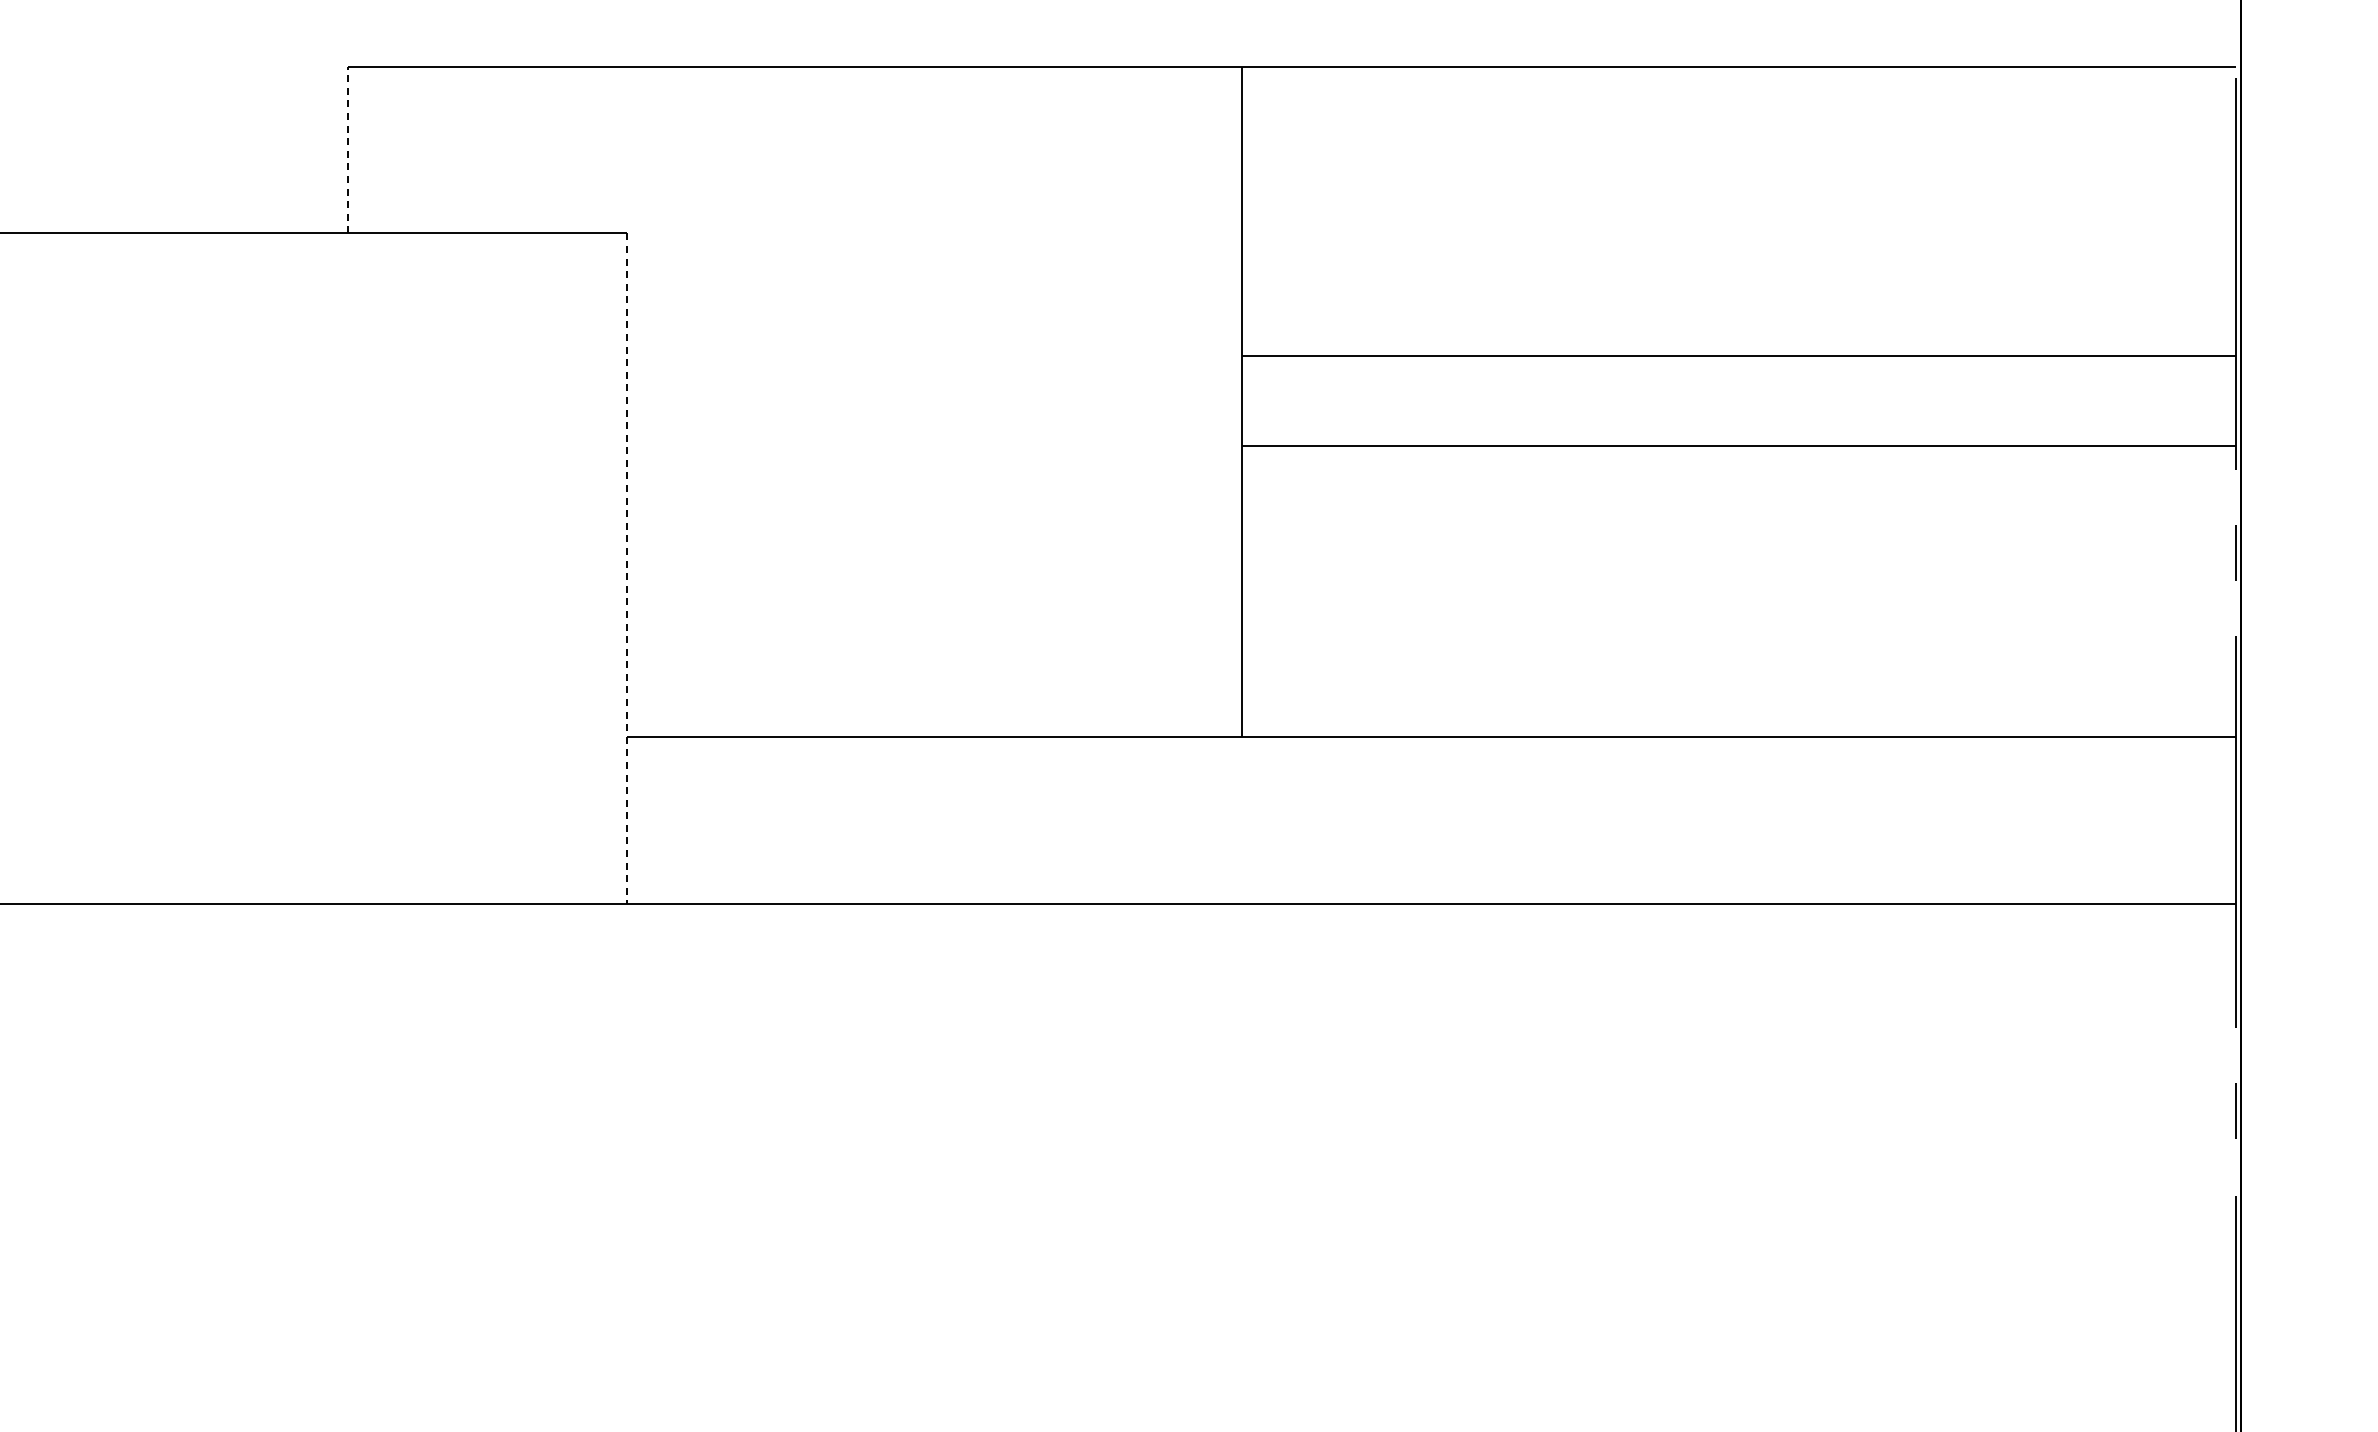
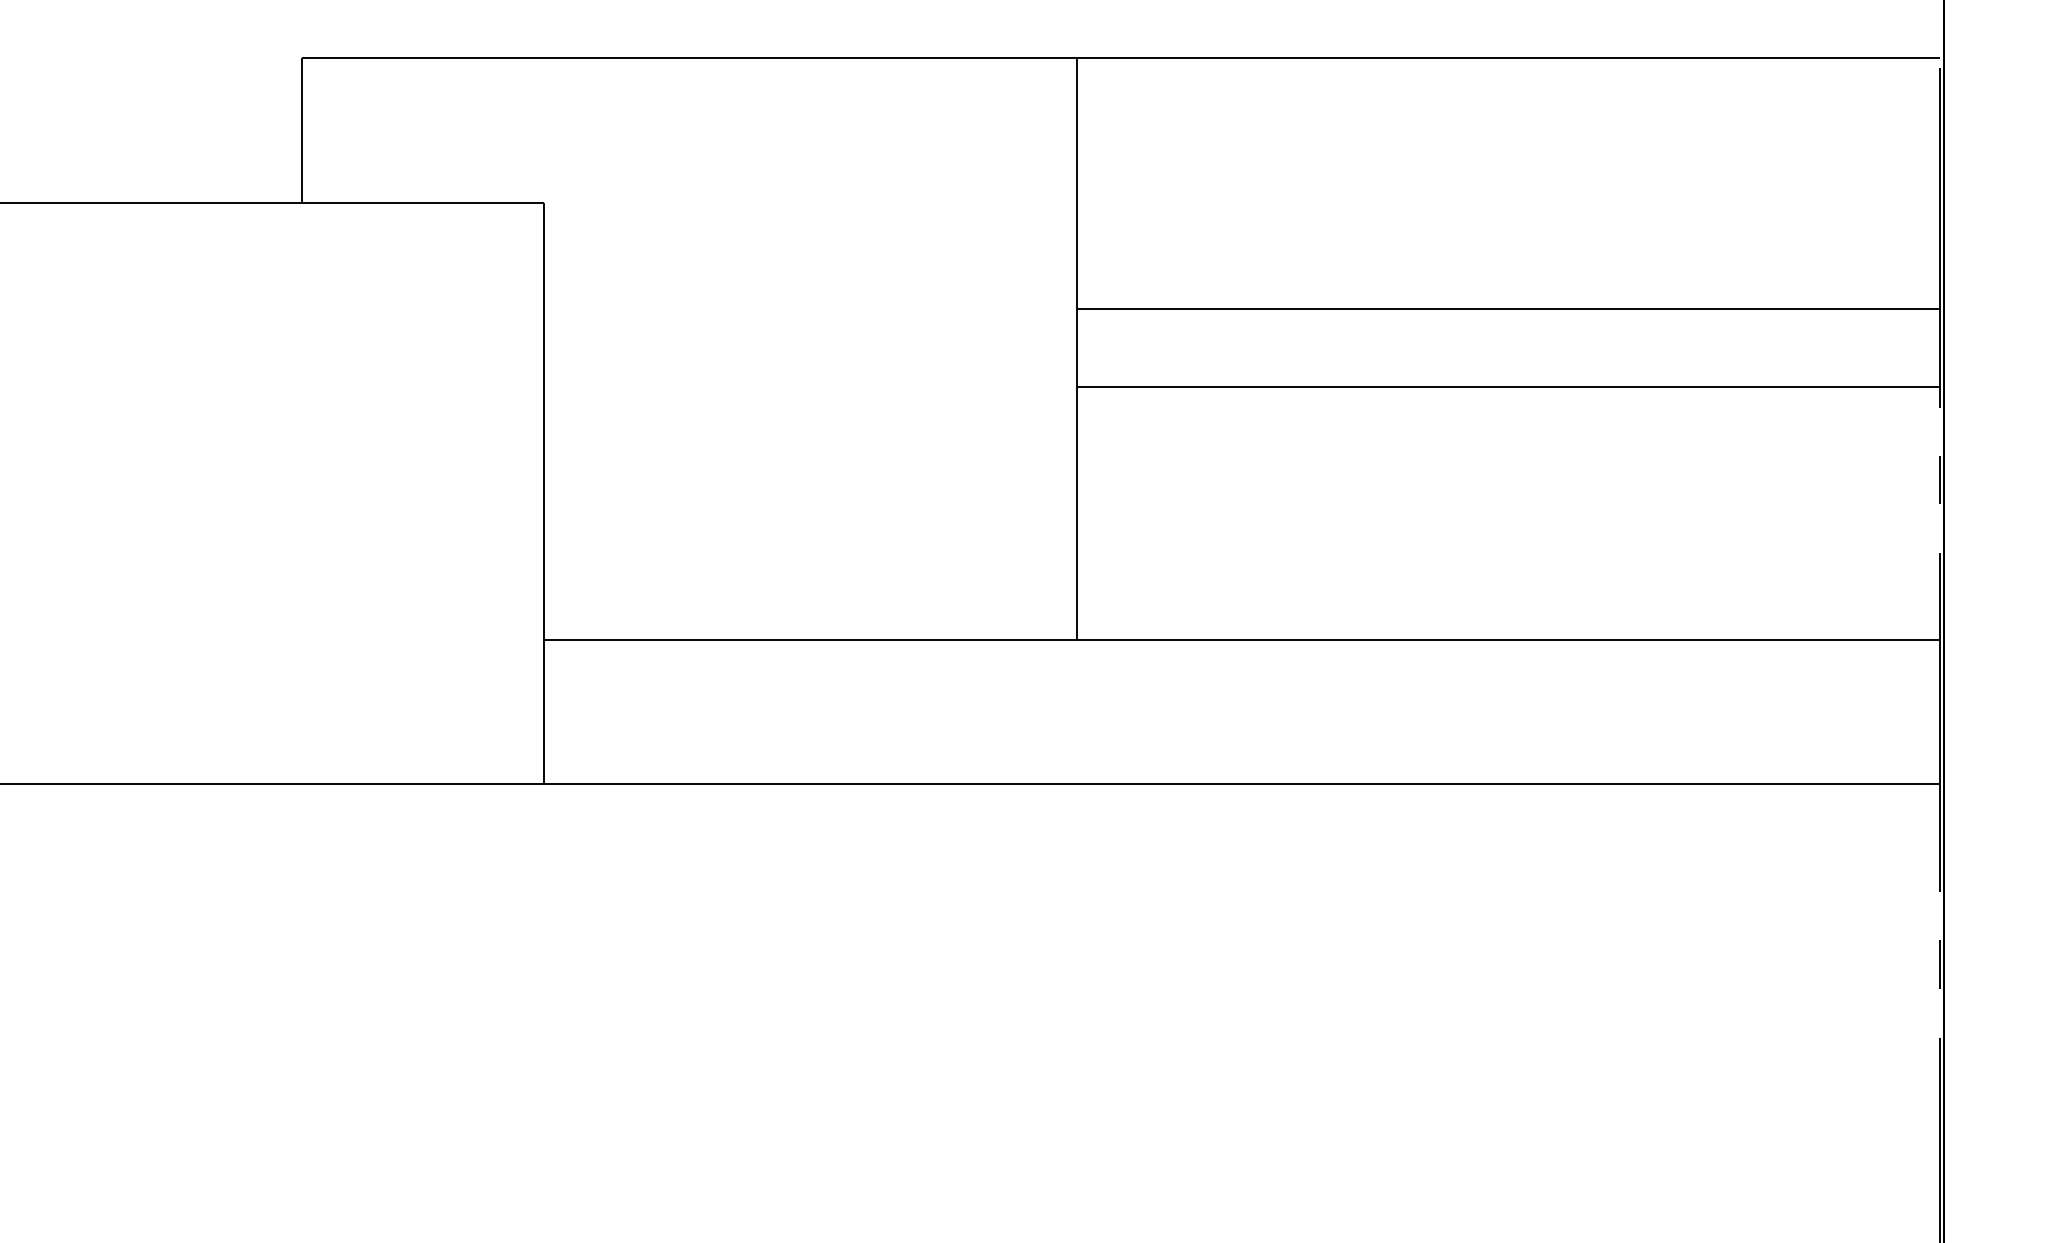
line: (347, 149) -> (301, 129), dashed -> solid
line: (626, 569) -> (543, 494), dashed -> solid

